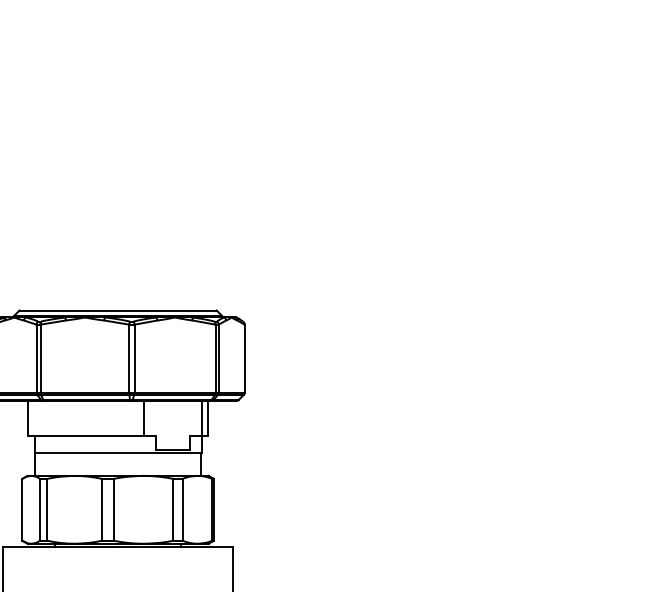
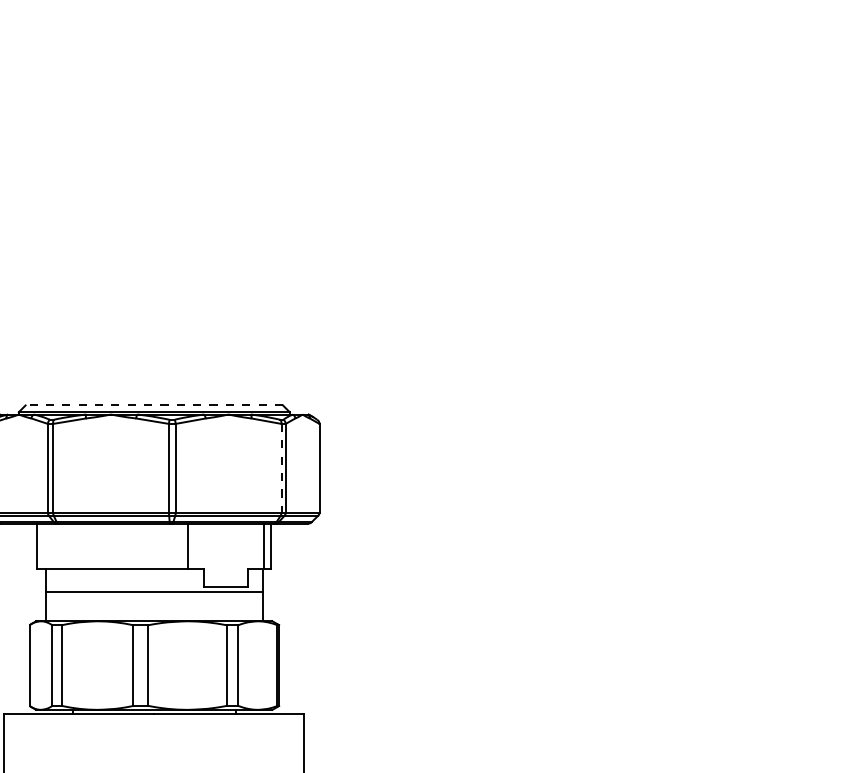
line: (118, 310) -> (154, 405), solid -> dashed
line: (215, 358) -> (281, 468), solid -> dashed

